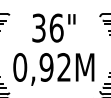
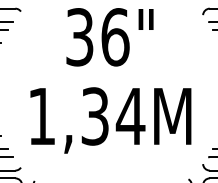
text: (42, 67) -> (86, 116), 0,92M -> 1,34M

